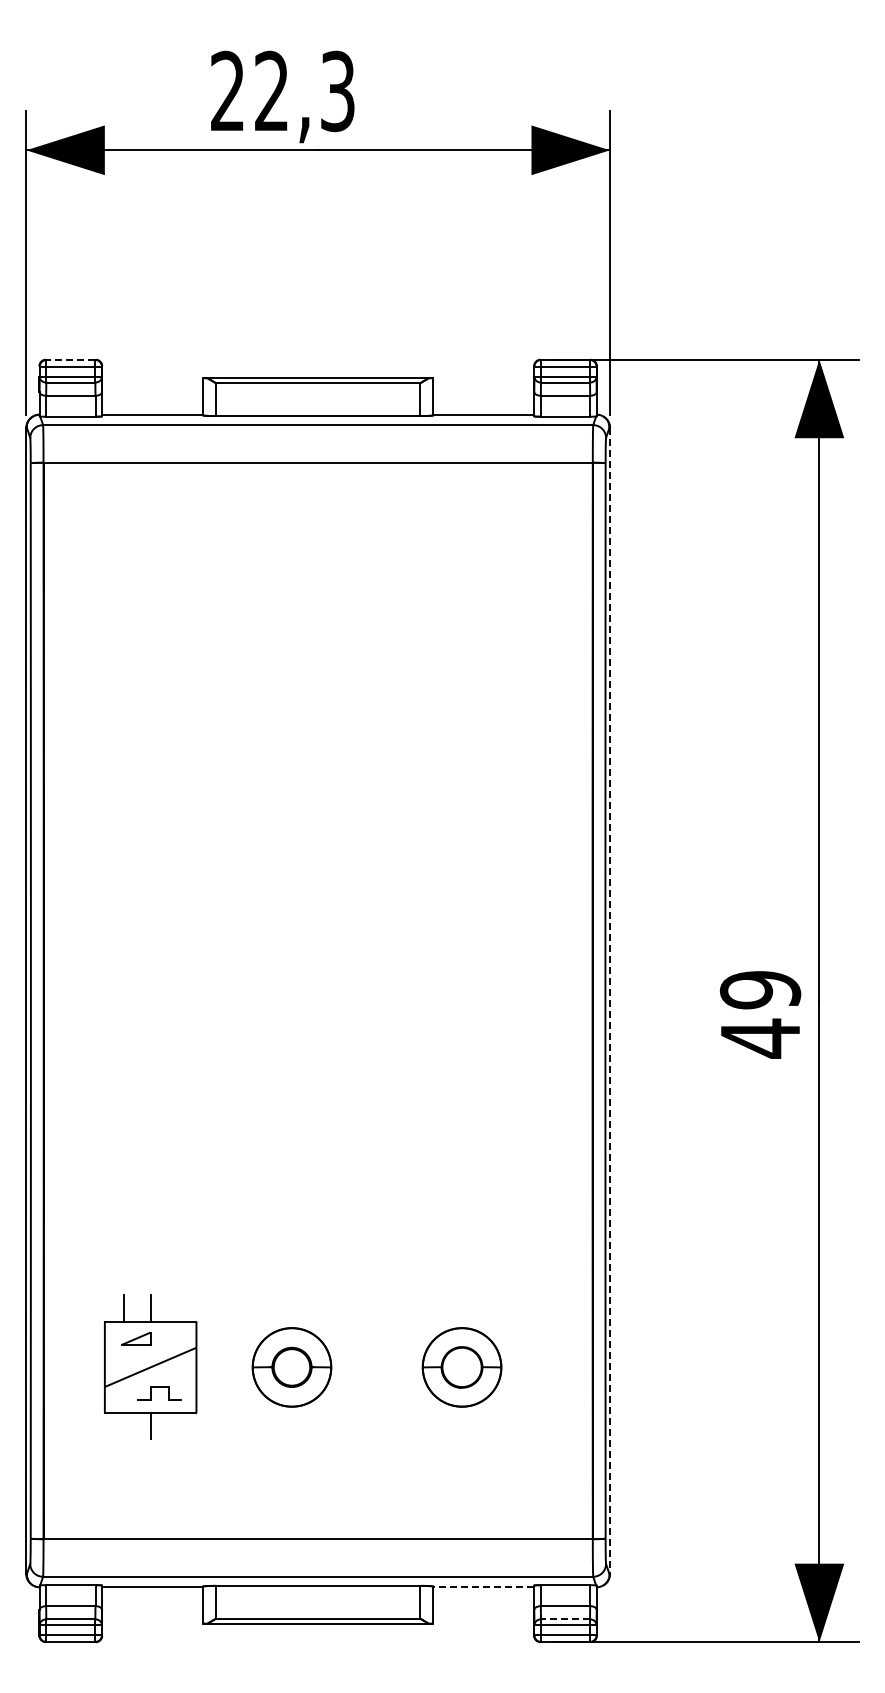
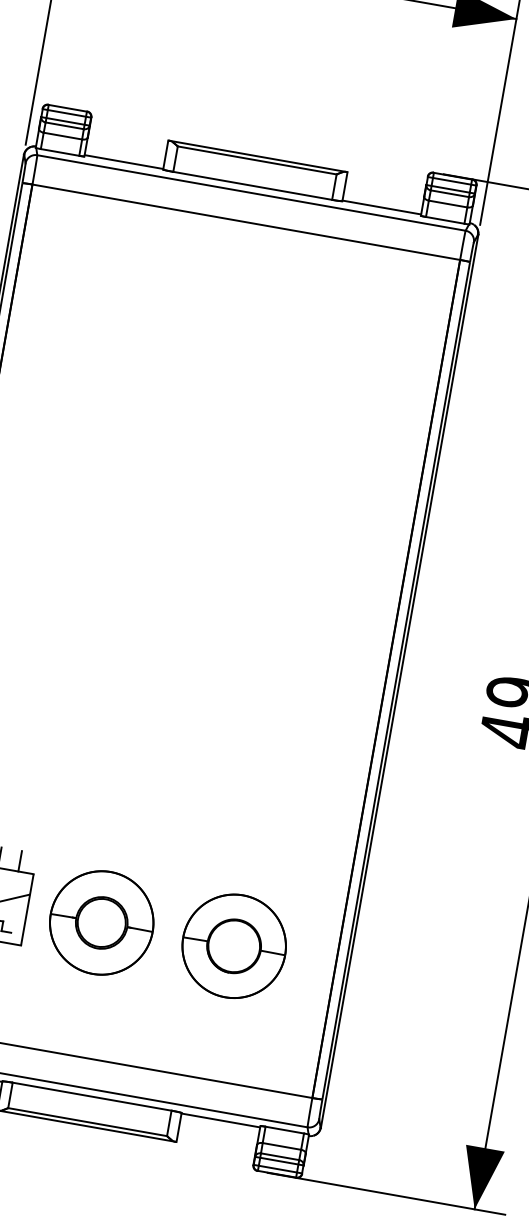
line: (70, 360) -> (67, 108), dashed -> solid
line: (610, 1001) -> (399, 681), dashed -> solid
line: (176, 1308) -> (19, 861), added
part: (291, 1367) -> (101, 922), size x1.67
part: (461, 1367) -> (233, 946), size x1.67
line: (483, 1587) -> (220, 1120), dashed -> solid
line: (565, 1619) -> (280, 1156), dashed -> solid

